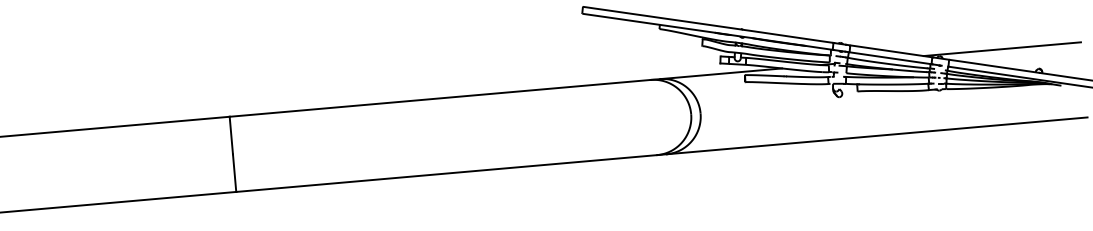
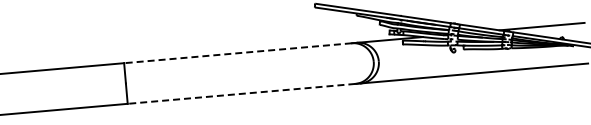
line: (439, 98) -> (237, 53), solid -> dashed
line: (446, 172) -> (241, 93), solid -> dashed

